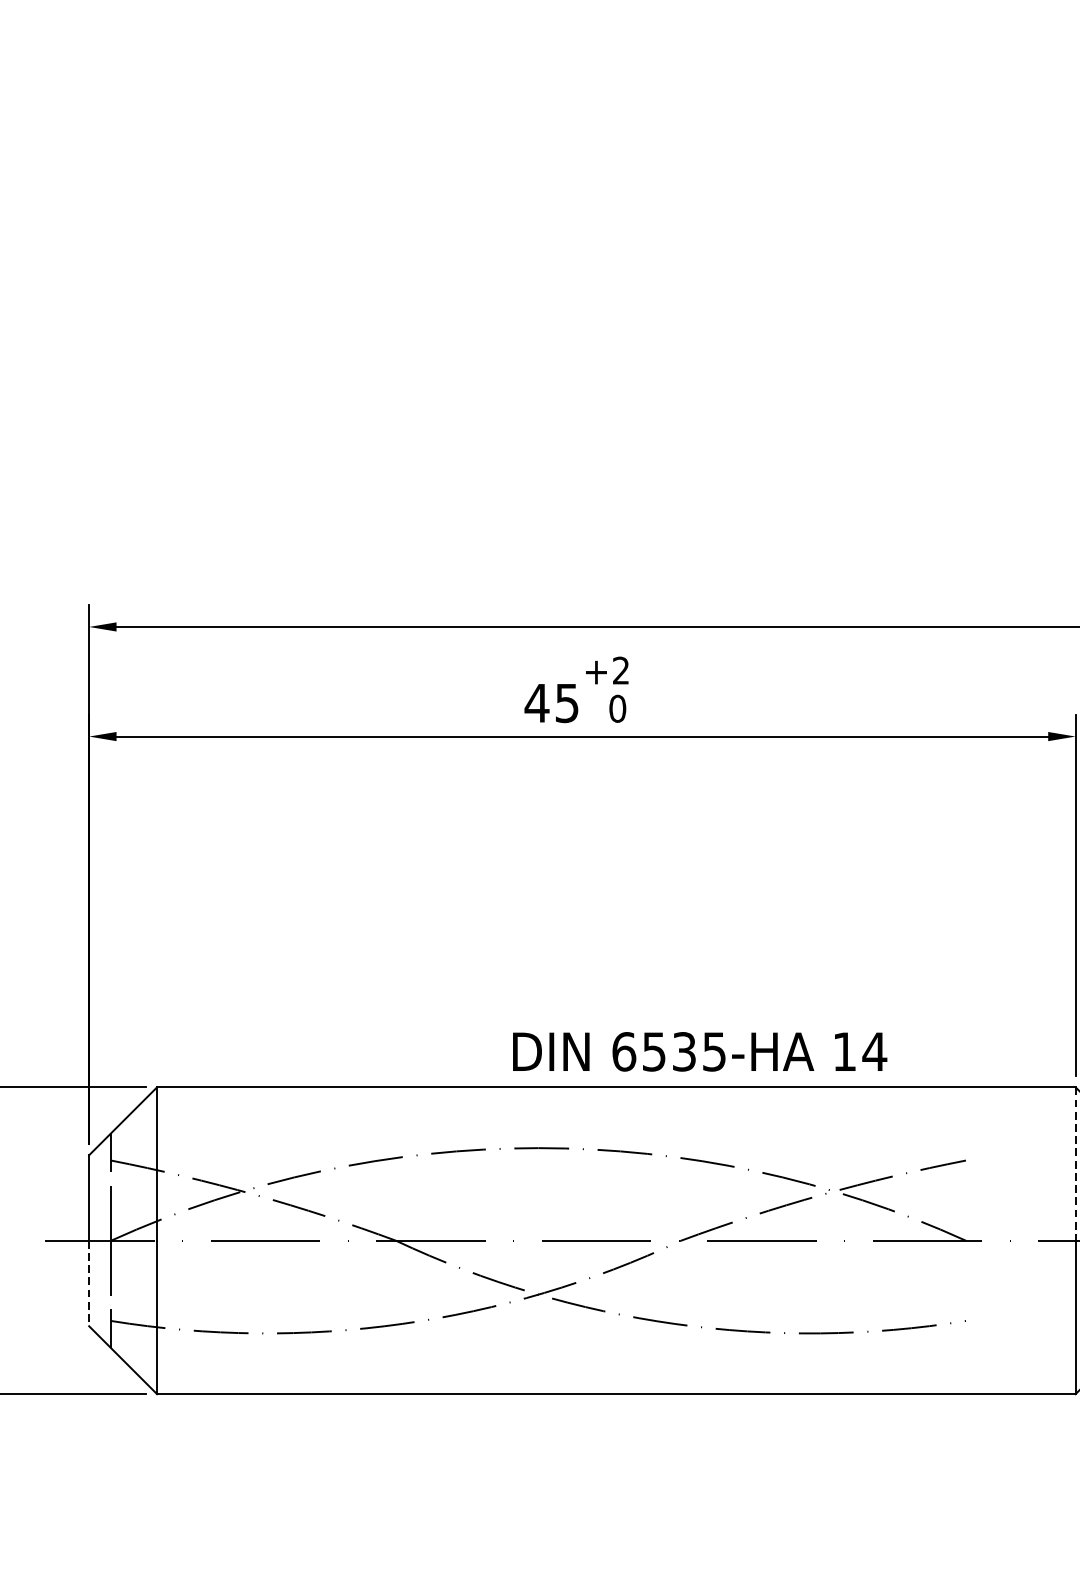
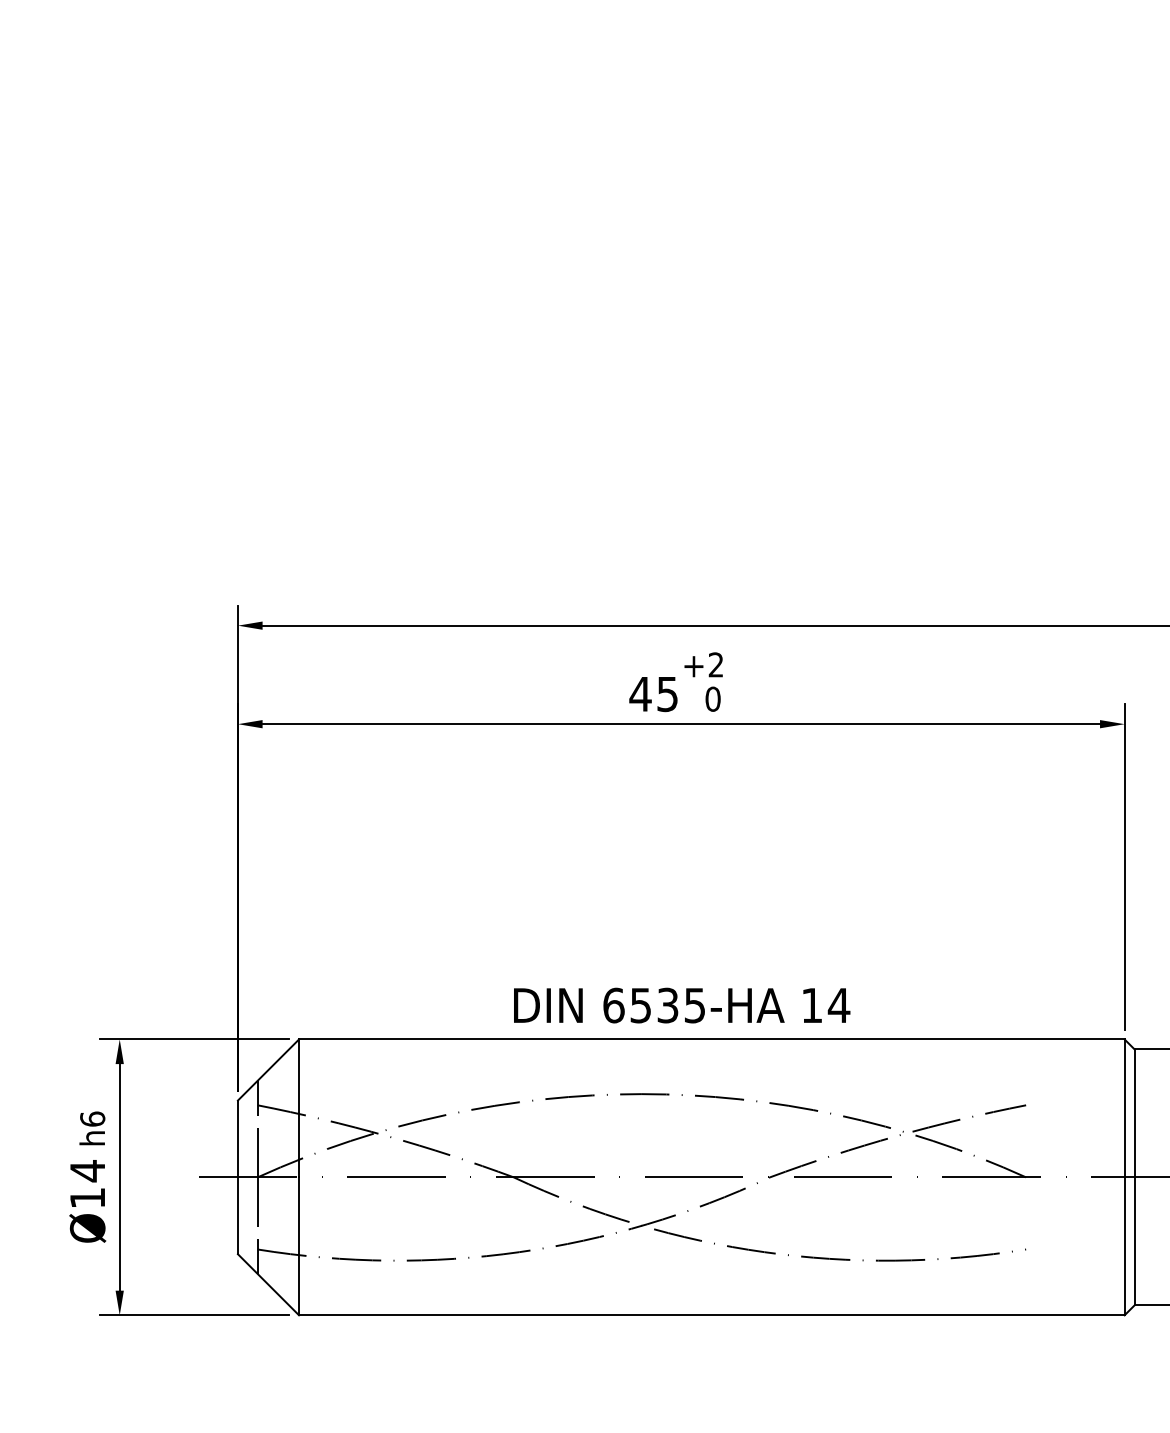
text: (700, 1051) -> (682, 1005), moved
line: (1075, 1164) -> (1124, 1108), dashed -> solid
line: (88, 1284) -> (237, 1216), dashed -> solid

